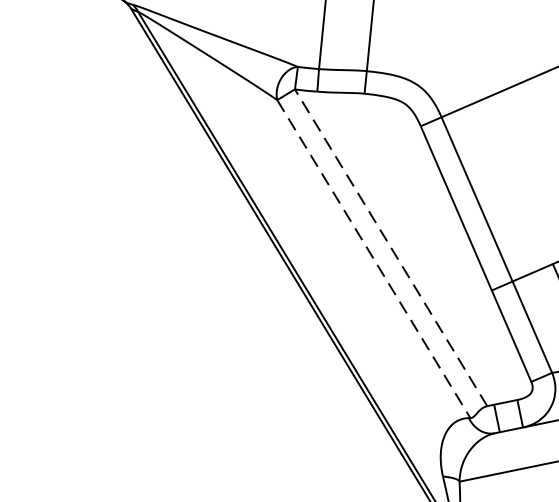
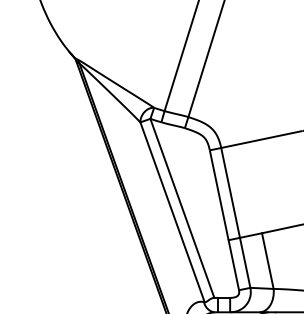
line: (390, 246) -> (182, 207), dashed -> solid
line: (373, 259) -> (172, 212), dashed -> solid

